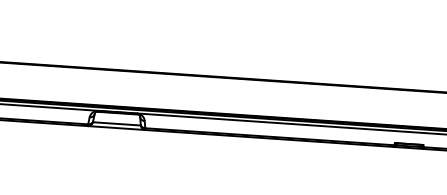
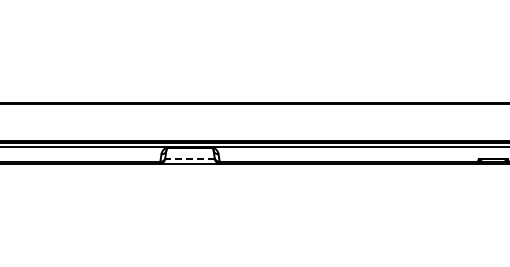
line: (117, 124) -> (190, 159), solid -> dashed

